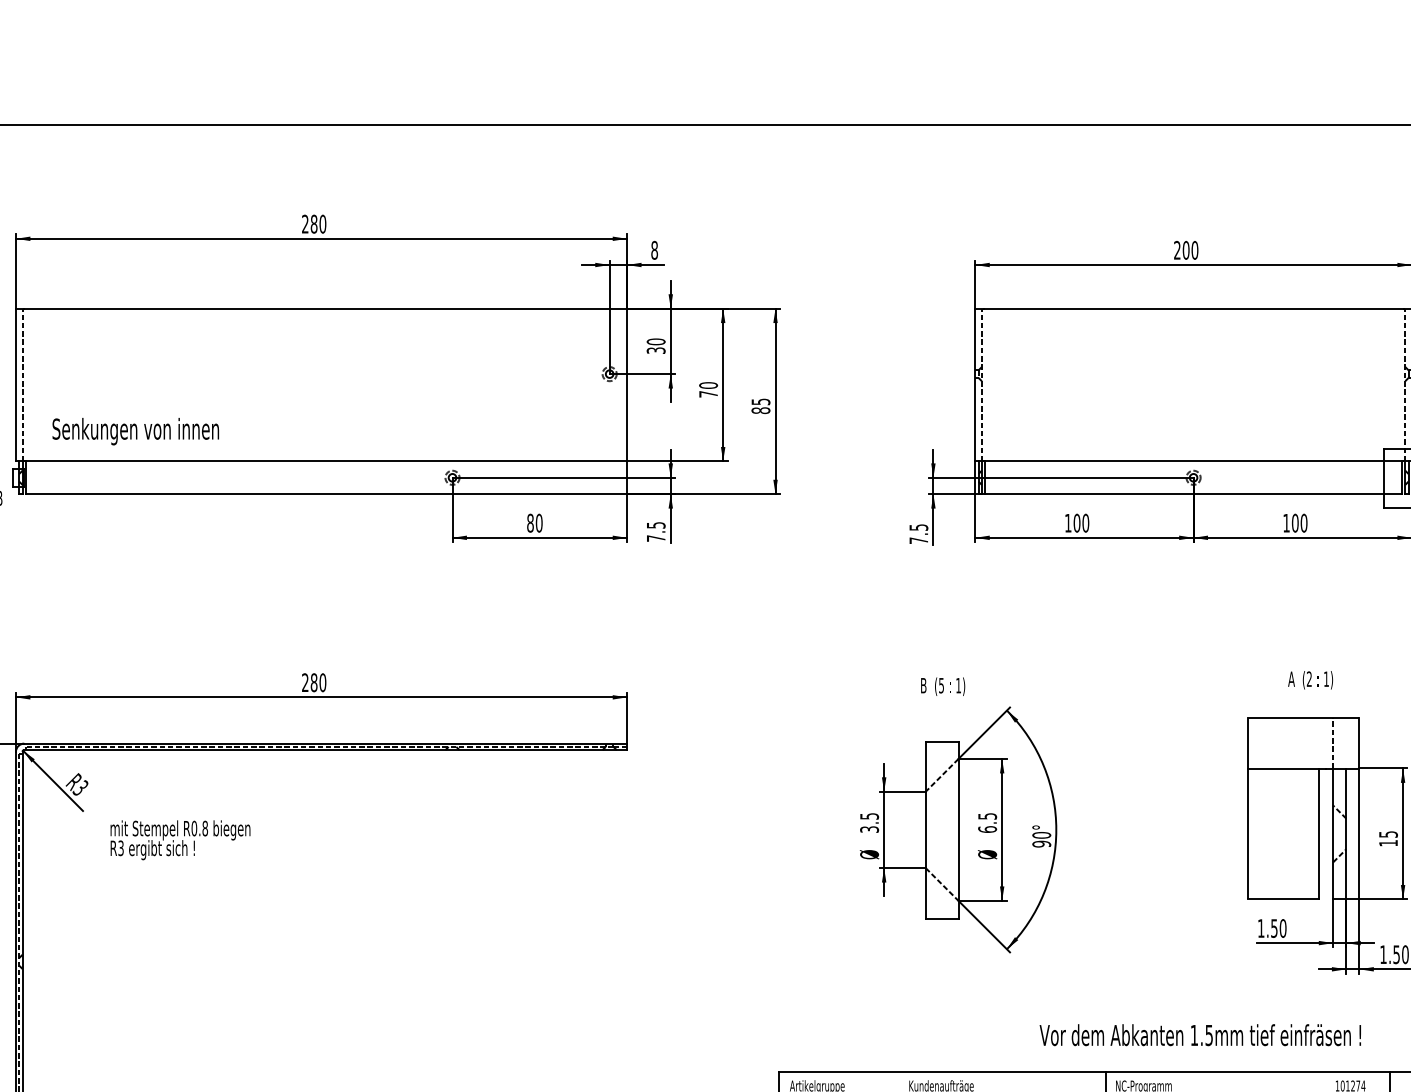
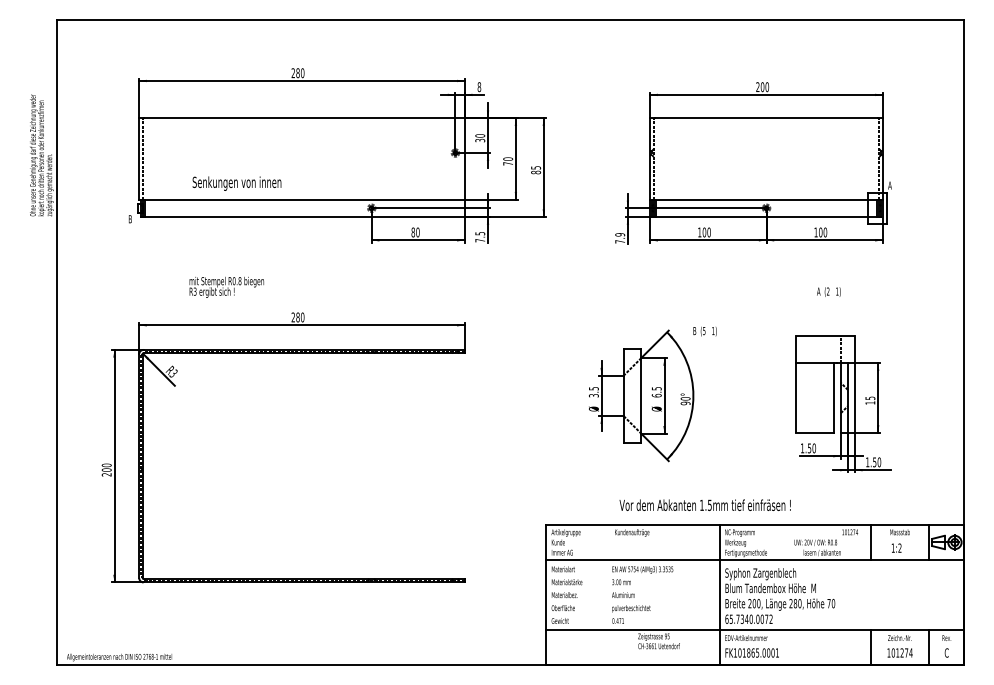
text: (134, 431) -> (236, 183), moved
text: (917, 526) -> (619, 234), 7.5 -> 7.9
text: (1309, 679) -> (828, 291), moved
text: (941, 686) -> (704, 331), moved
text: (179, 838) -> (226, 286), moved
text: (1199, 1033) -> (704, 504), moved

